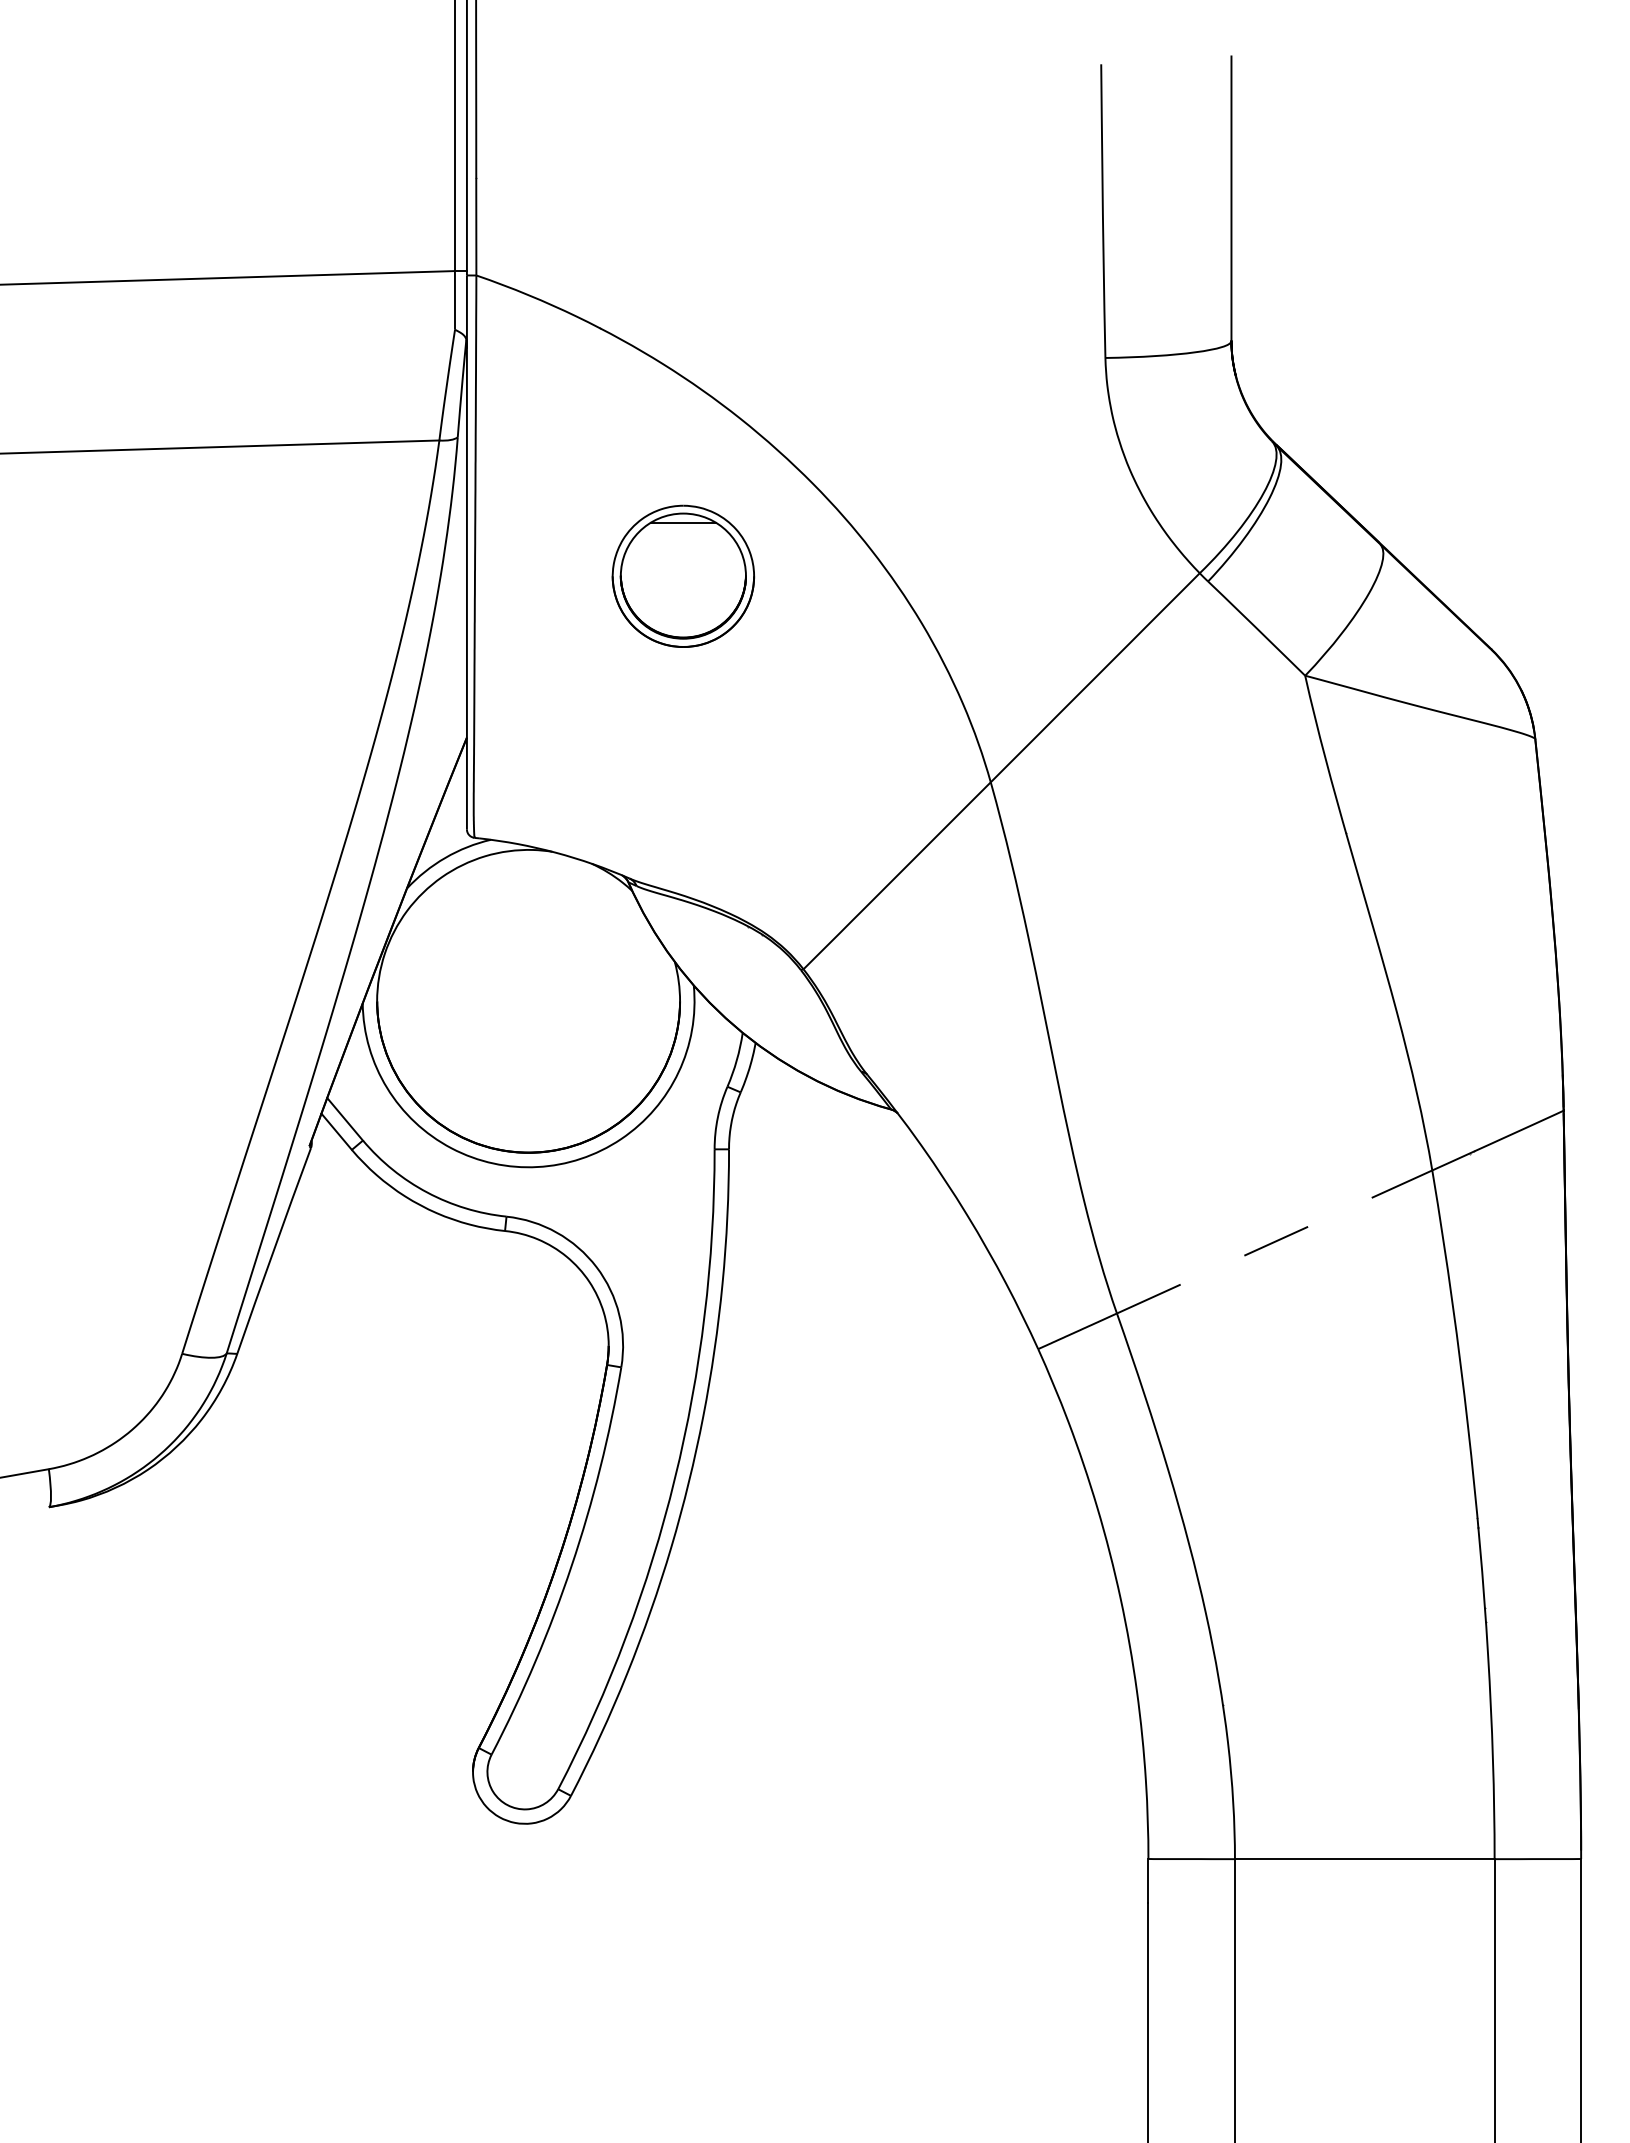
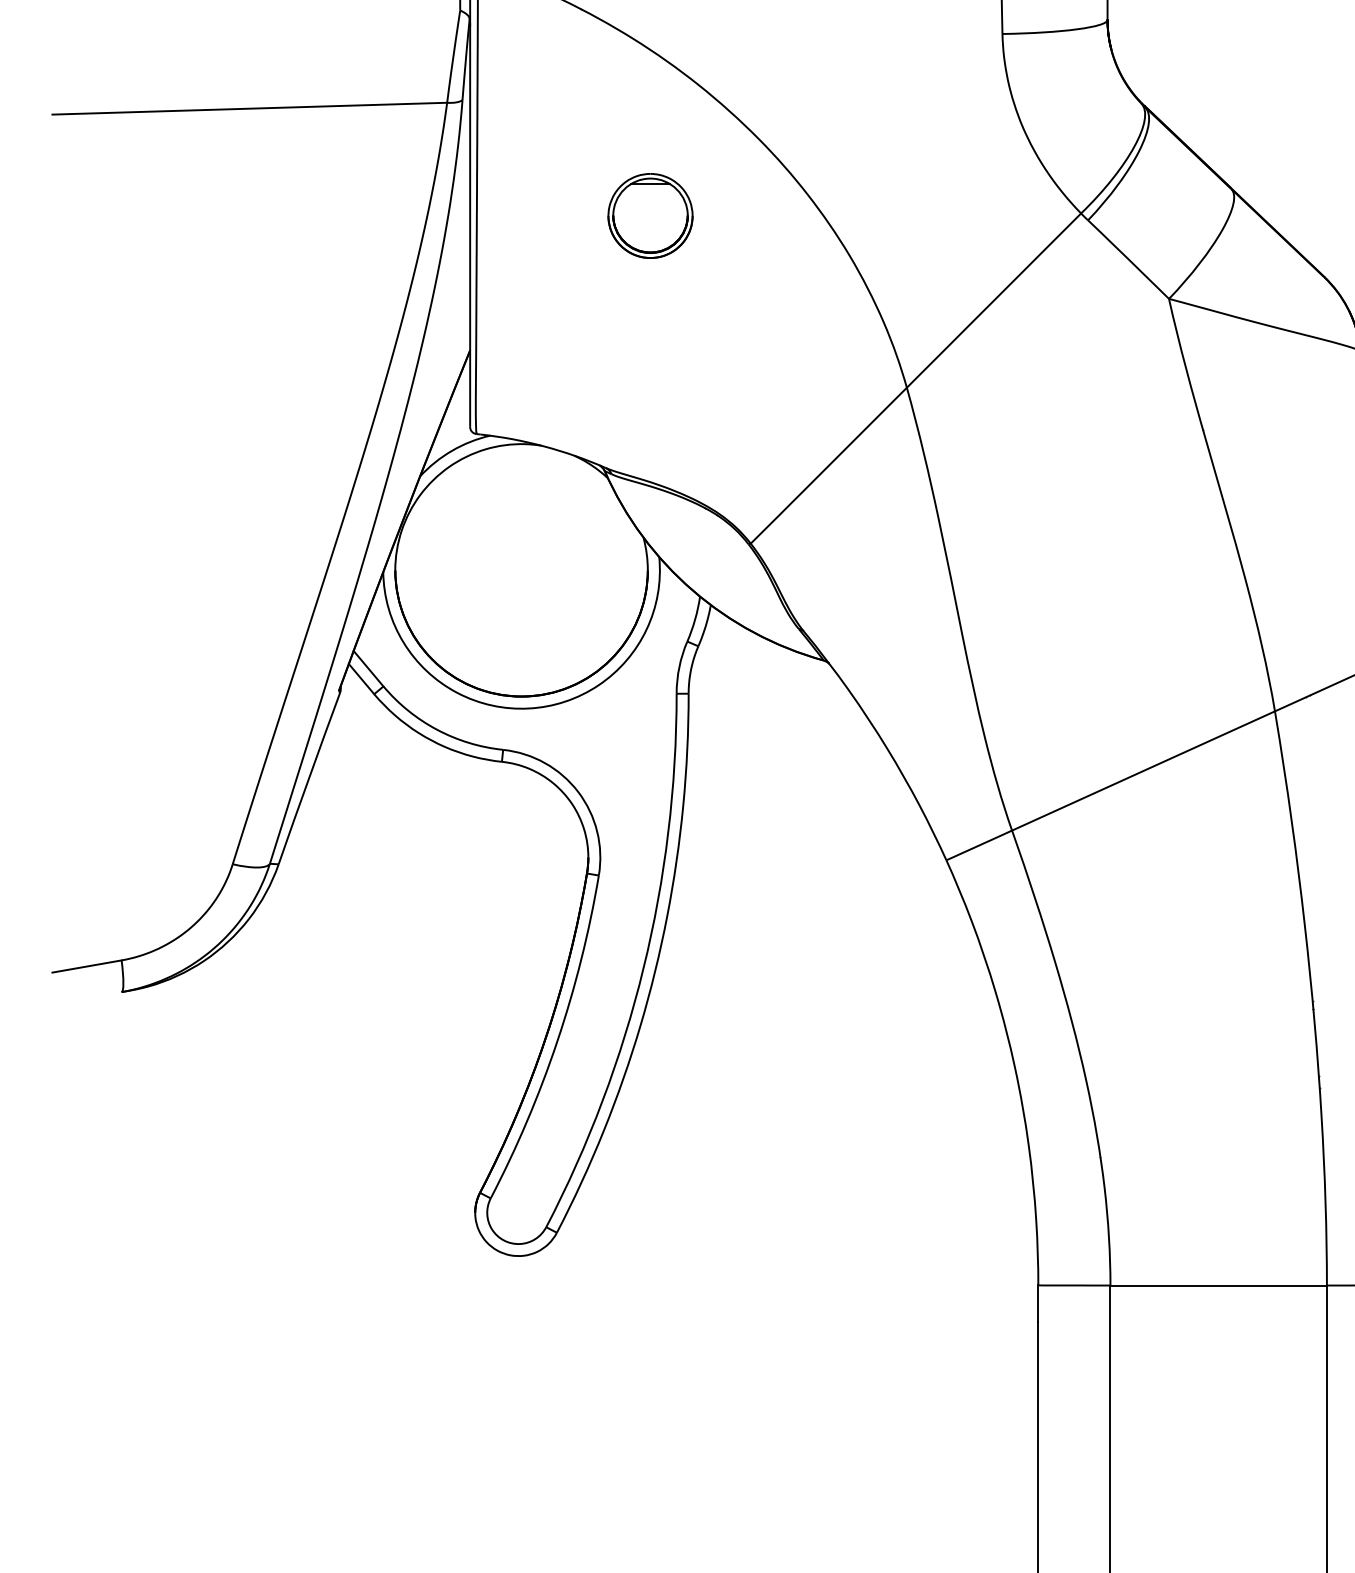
part: (682, 575) -> (649, 215), size x0.71
line: (1275, 1241) -> (1144, 770), dashed -> solid

